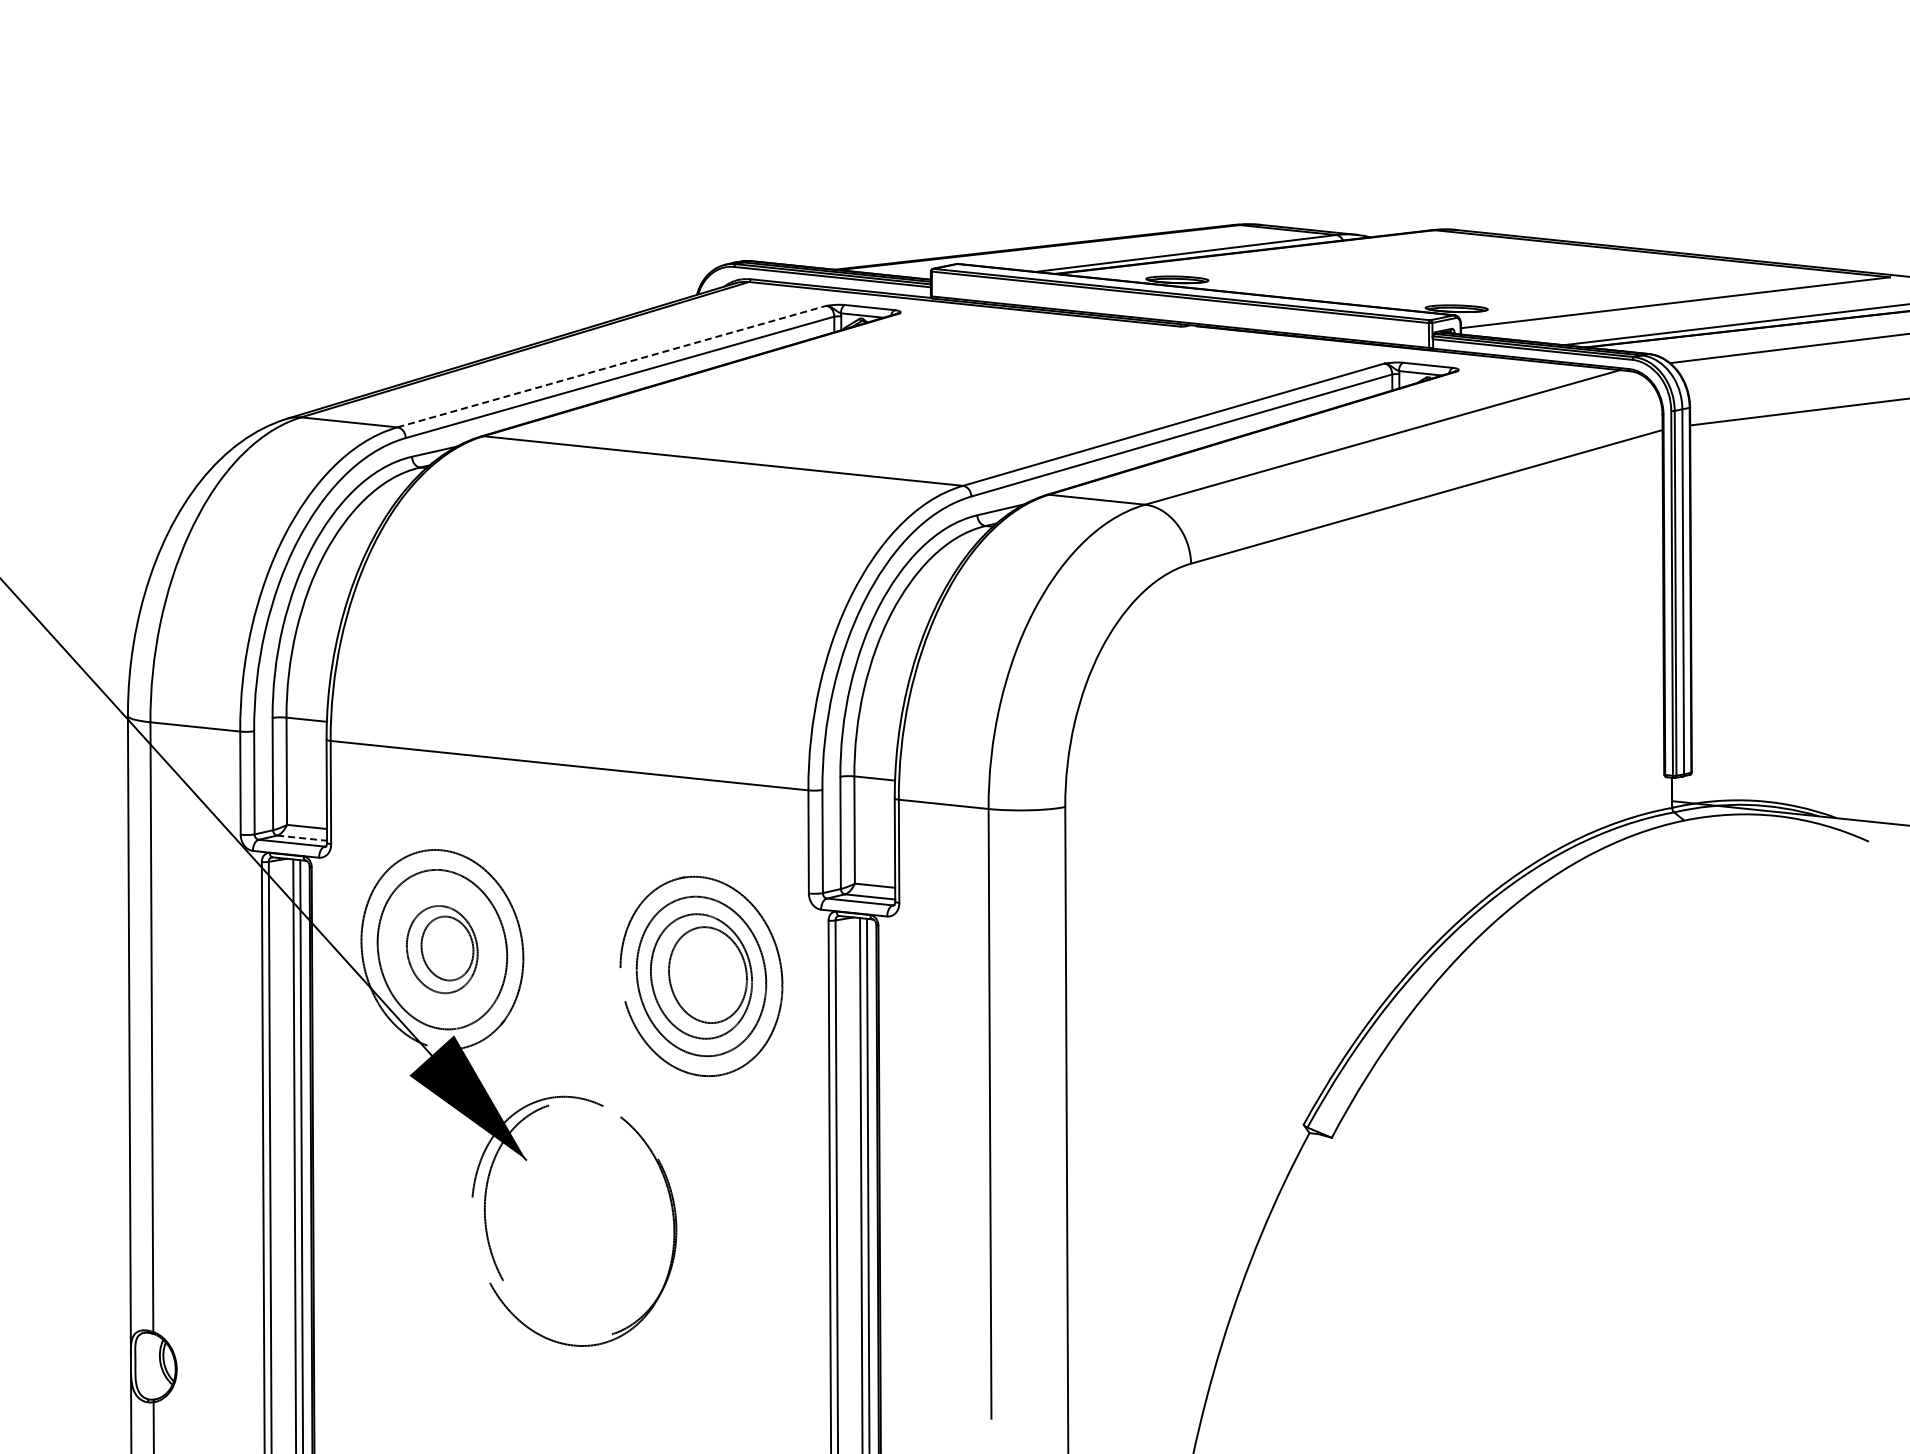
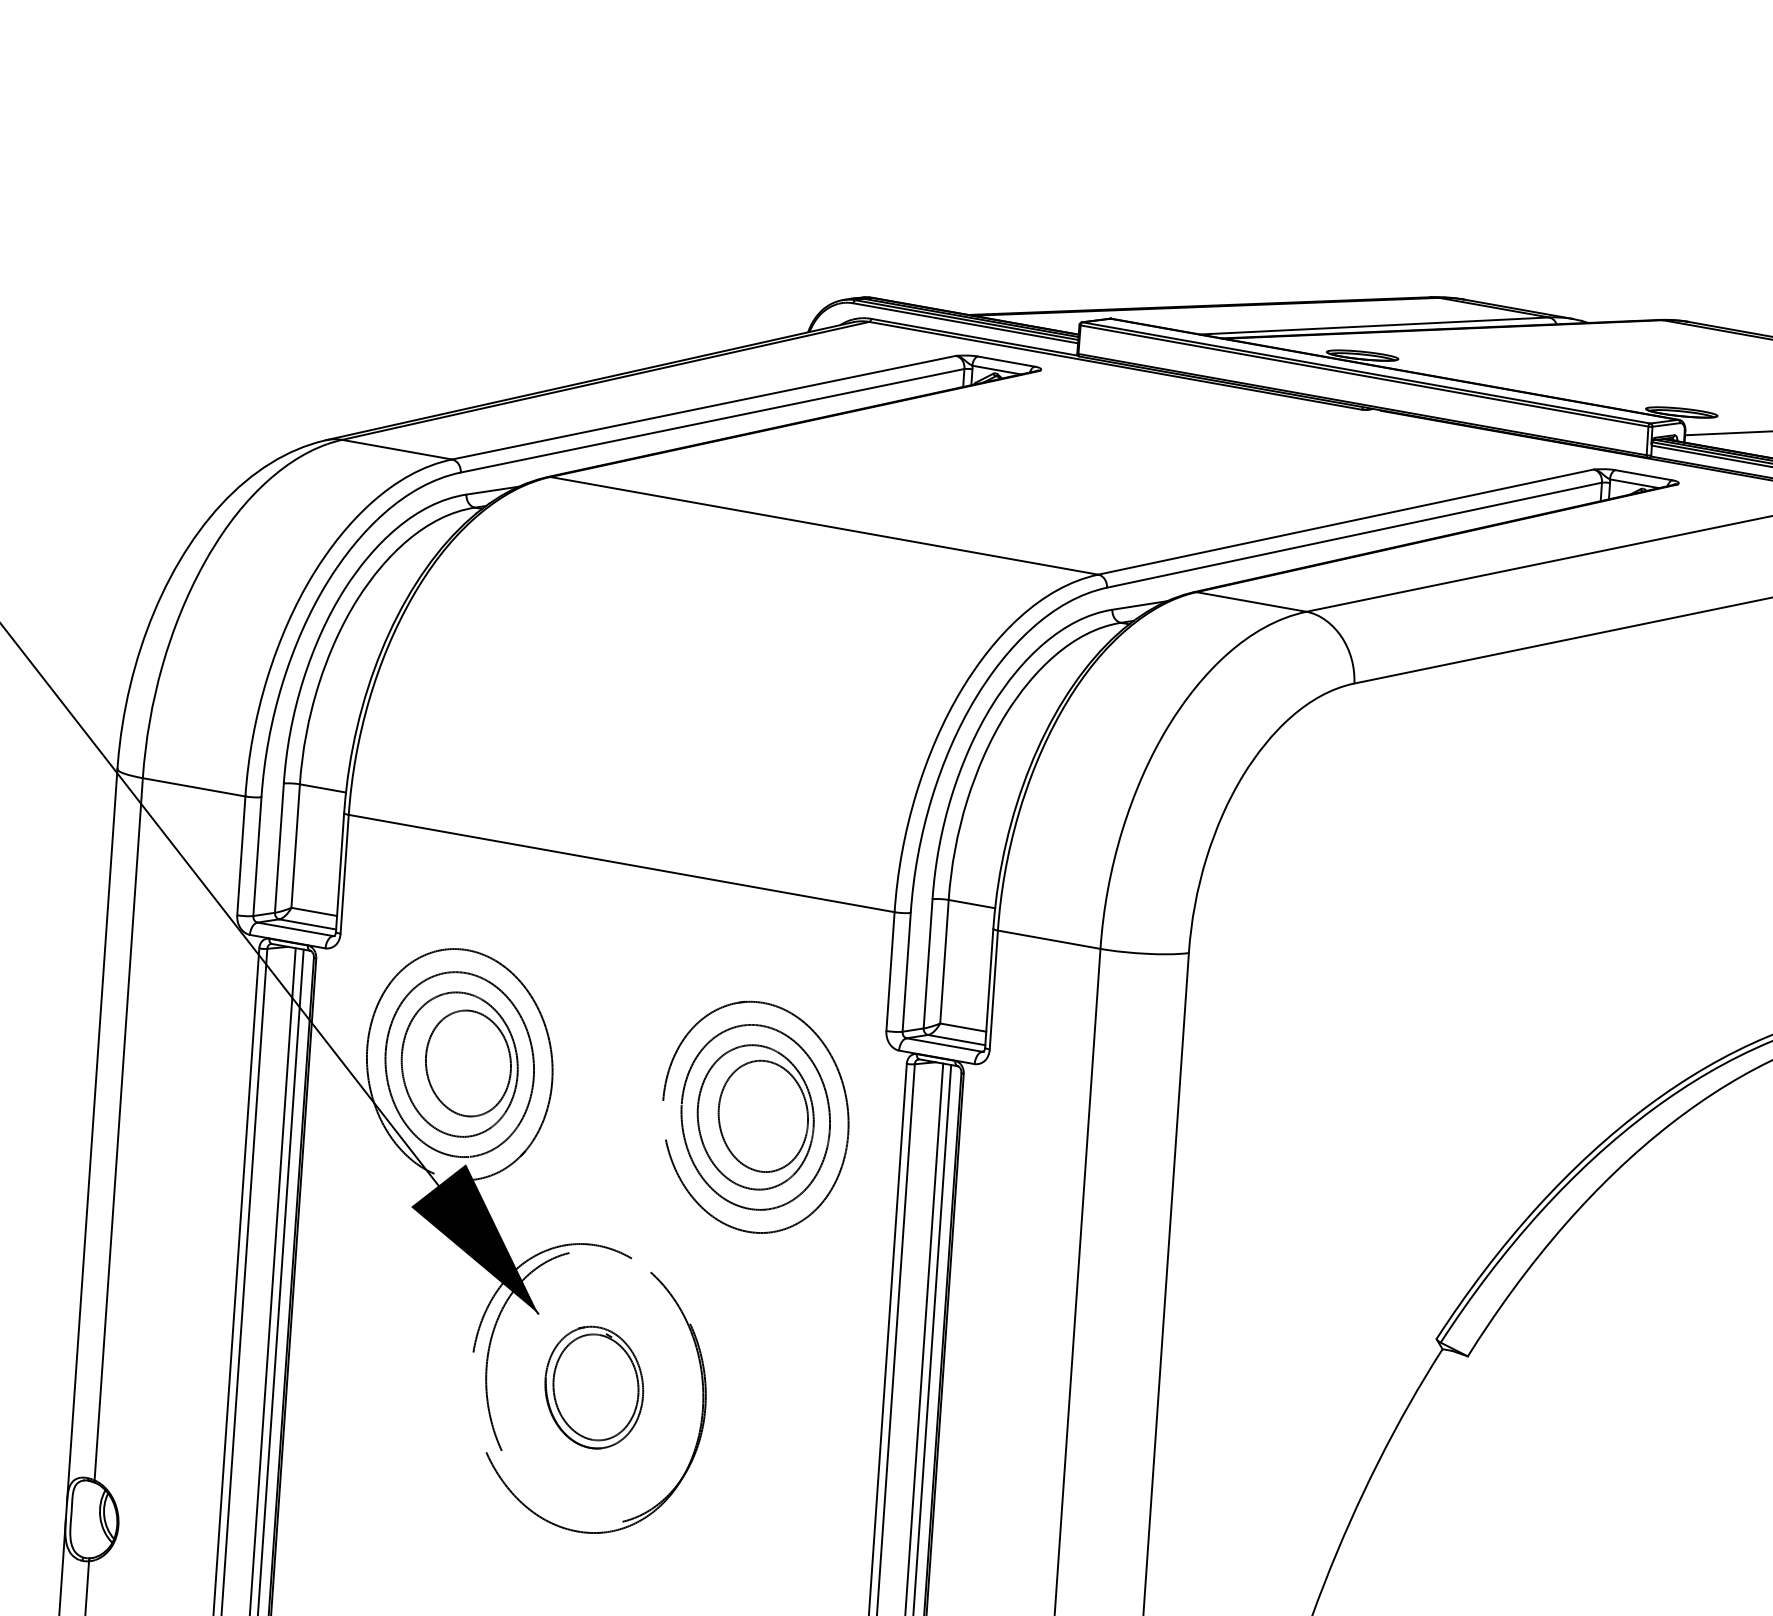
line: (611, 366) -> (703, 407), dashed -> solid
line: (302, 838) -> (308, 924), dashed -> solid
part: (441, 949) -> (458, 1064), size x1.43
part: (578, 1219) -> (593, 1386), added

